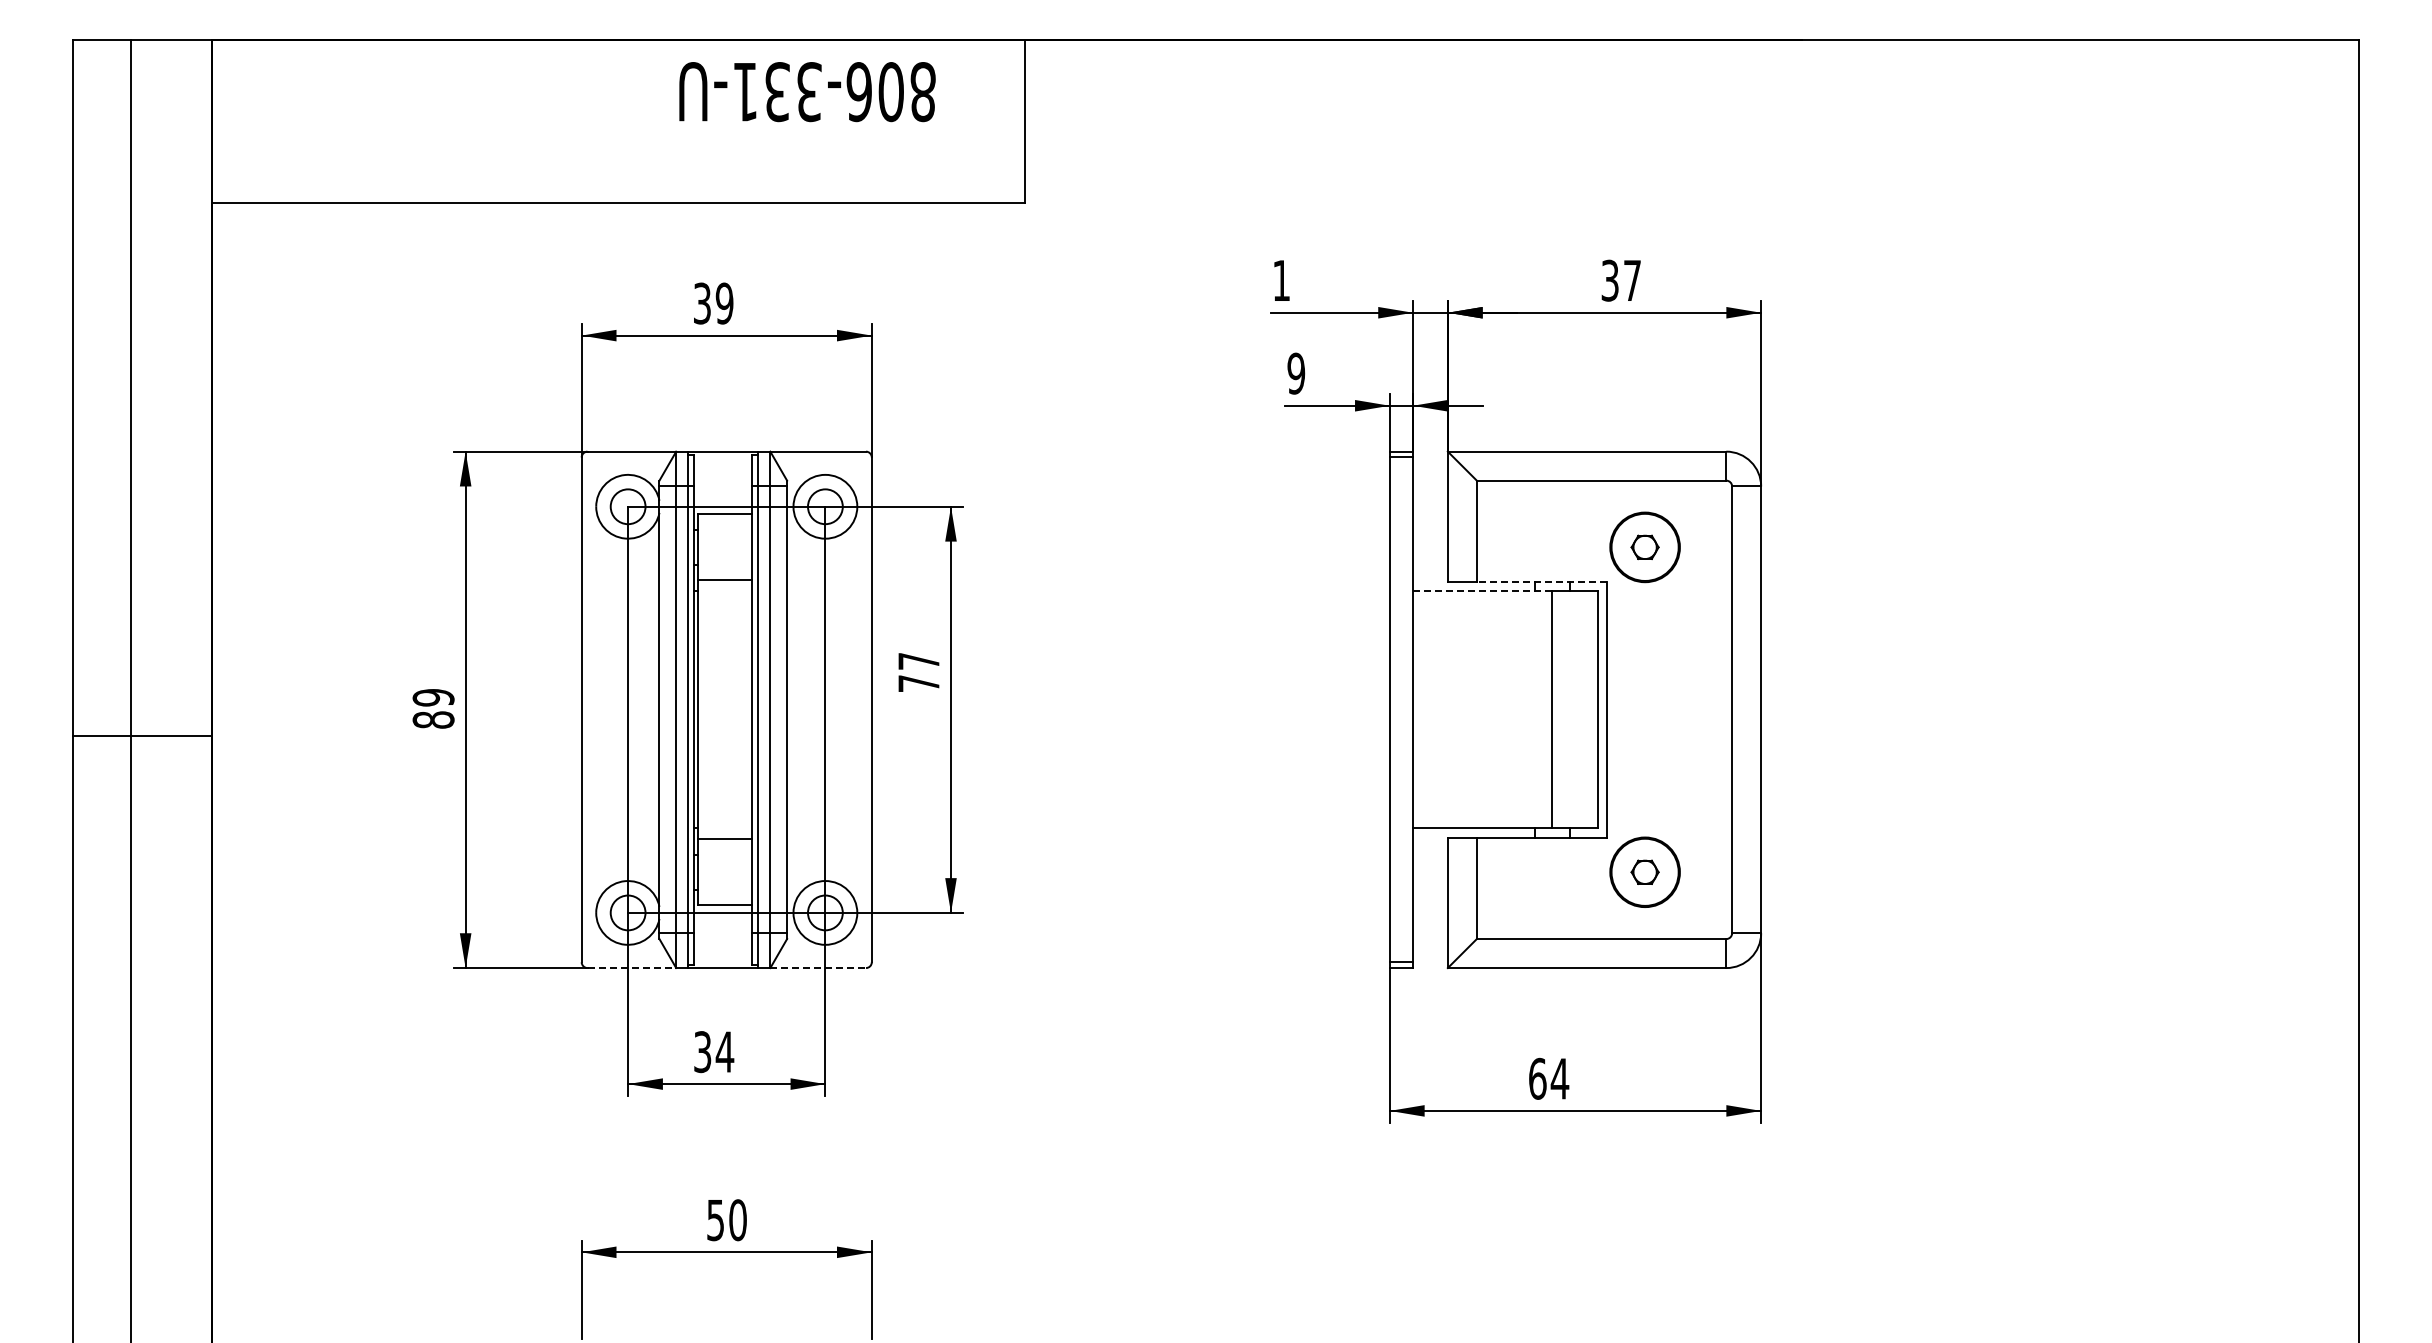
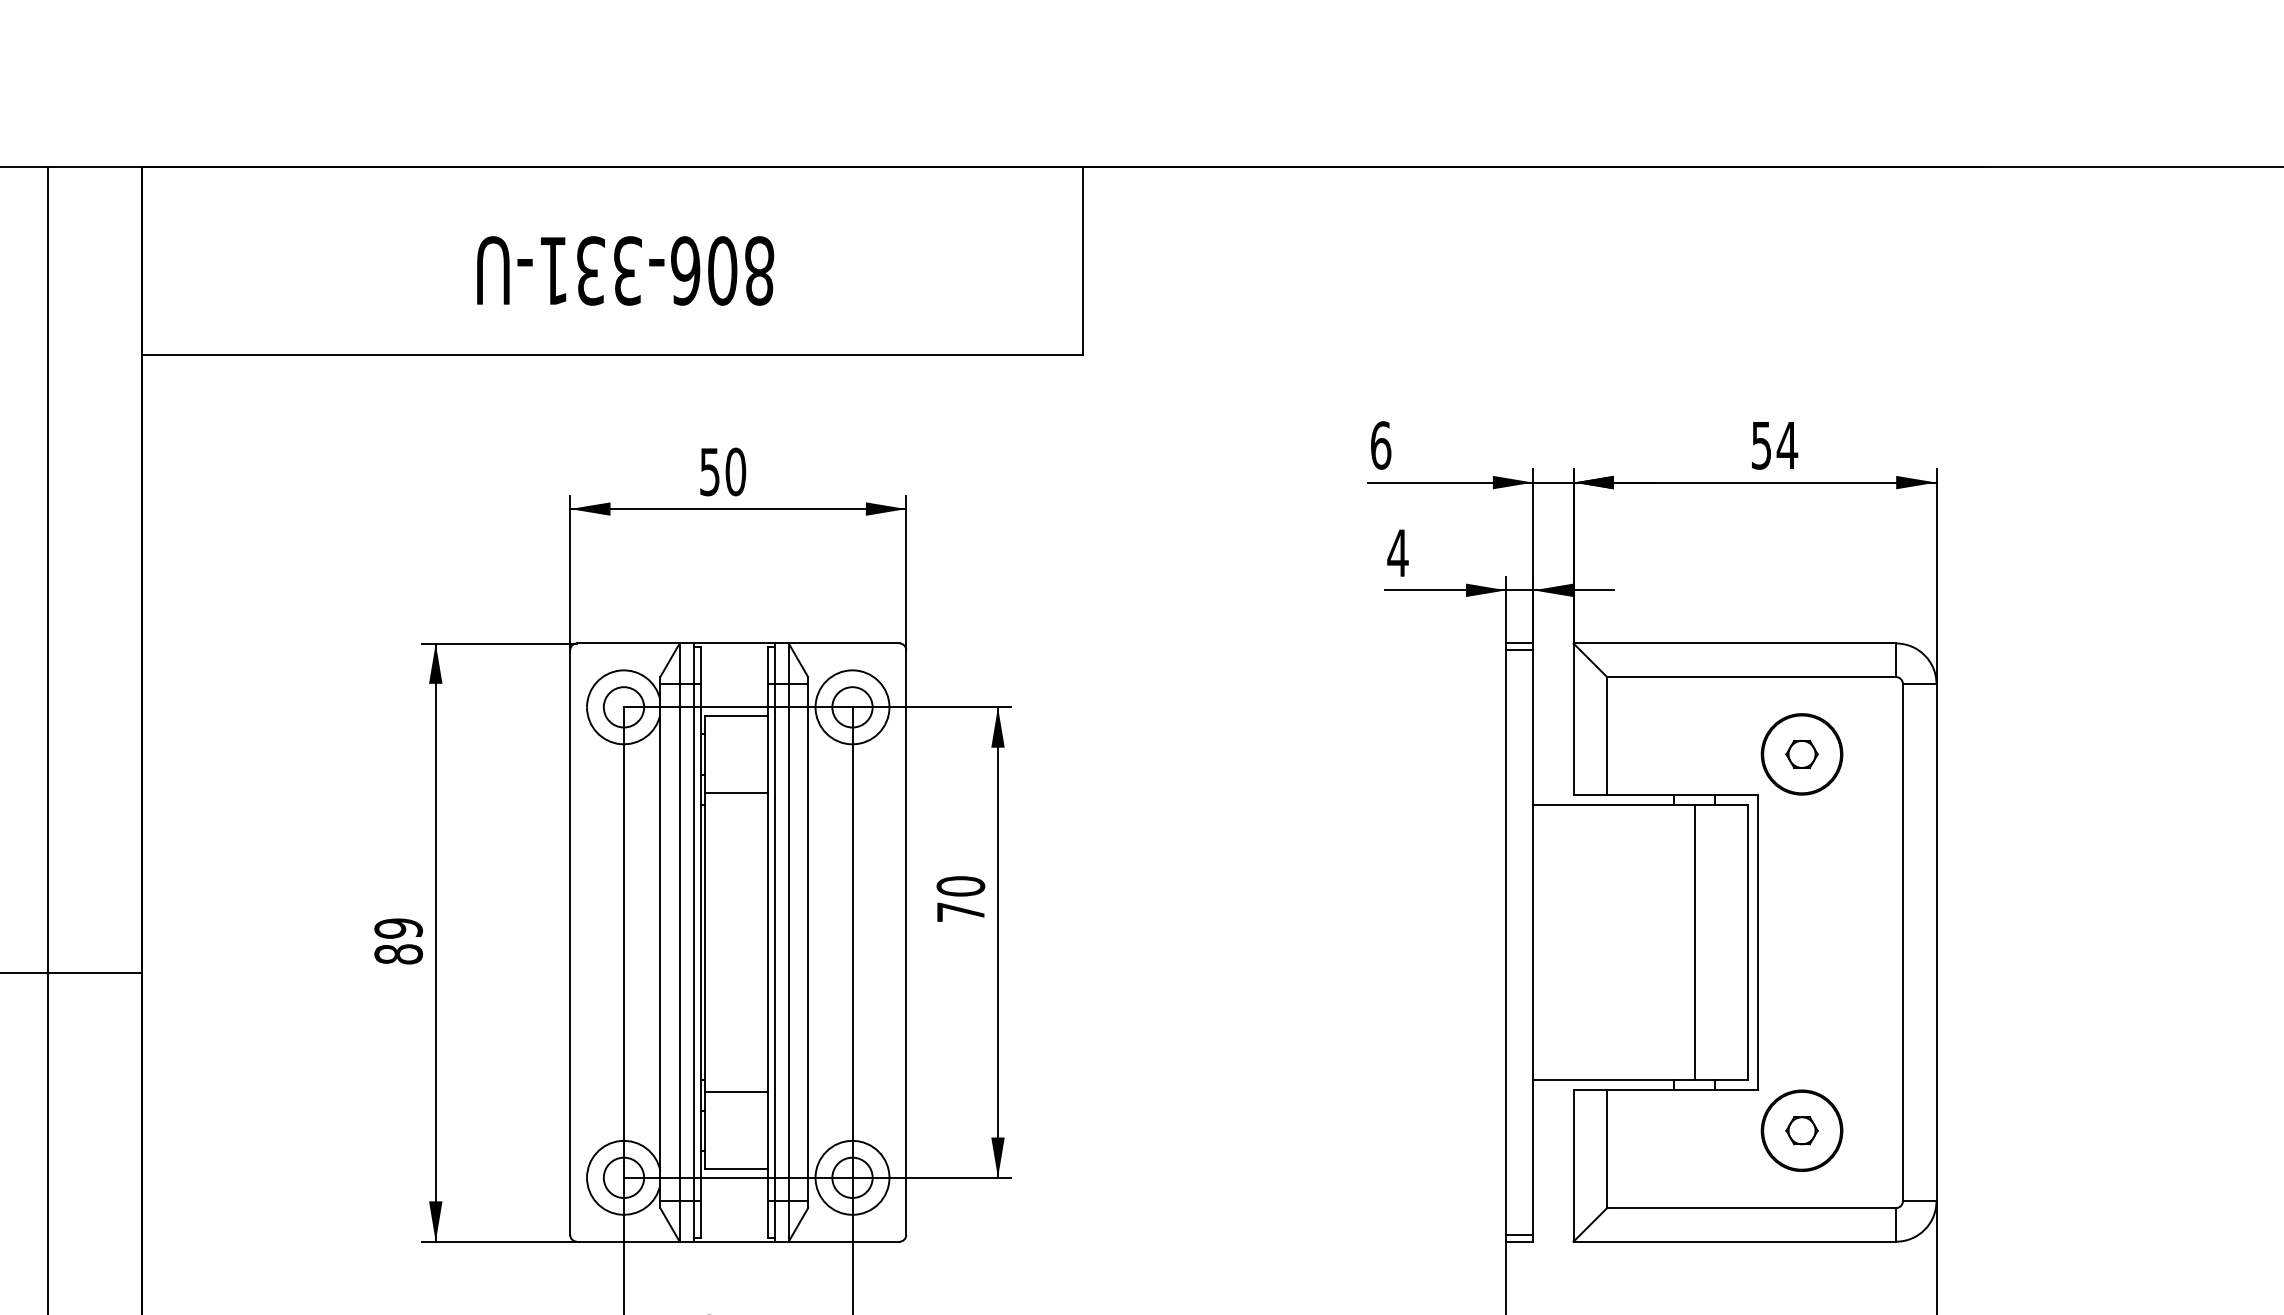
text: (807, 92) -> (625, 271), moved
text: (1621, 279) -> (1774, 444), 37 -> 54
text: (1281, 280) -> (1380, 445), 1 -> 6
text: (713, 303) -> (722, 471), 39 -> 50
text: (1296, 373) -> (1398, 552), 9 -> 4
line: (1541, 582) -> (1682, 795), dashed -> solid
line: (1482, 591) -> (1613, 805), dashed -> solid
text: (918, 661) -> (960, 886), 77 -> 70
line: (632, 968) -> (629, 1242), dashed -> solid
line: (818, 968) -> (844, 1242), dashed -> solid

